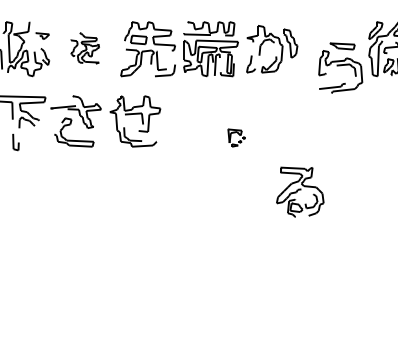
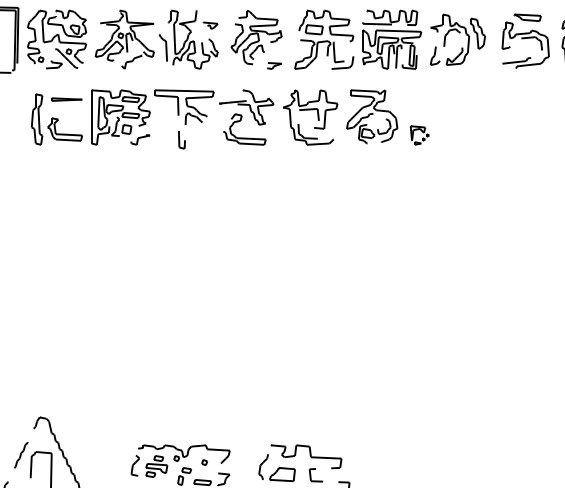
part: (85, 48) -> (256, 39), size x1.67
part: (340, 67) -> (525, 40), moved
part: (300, 191) -> (372, 116), moved

